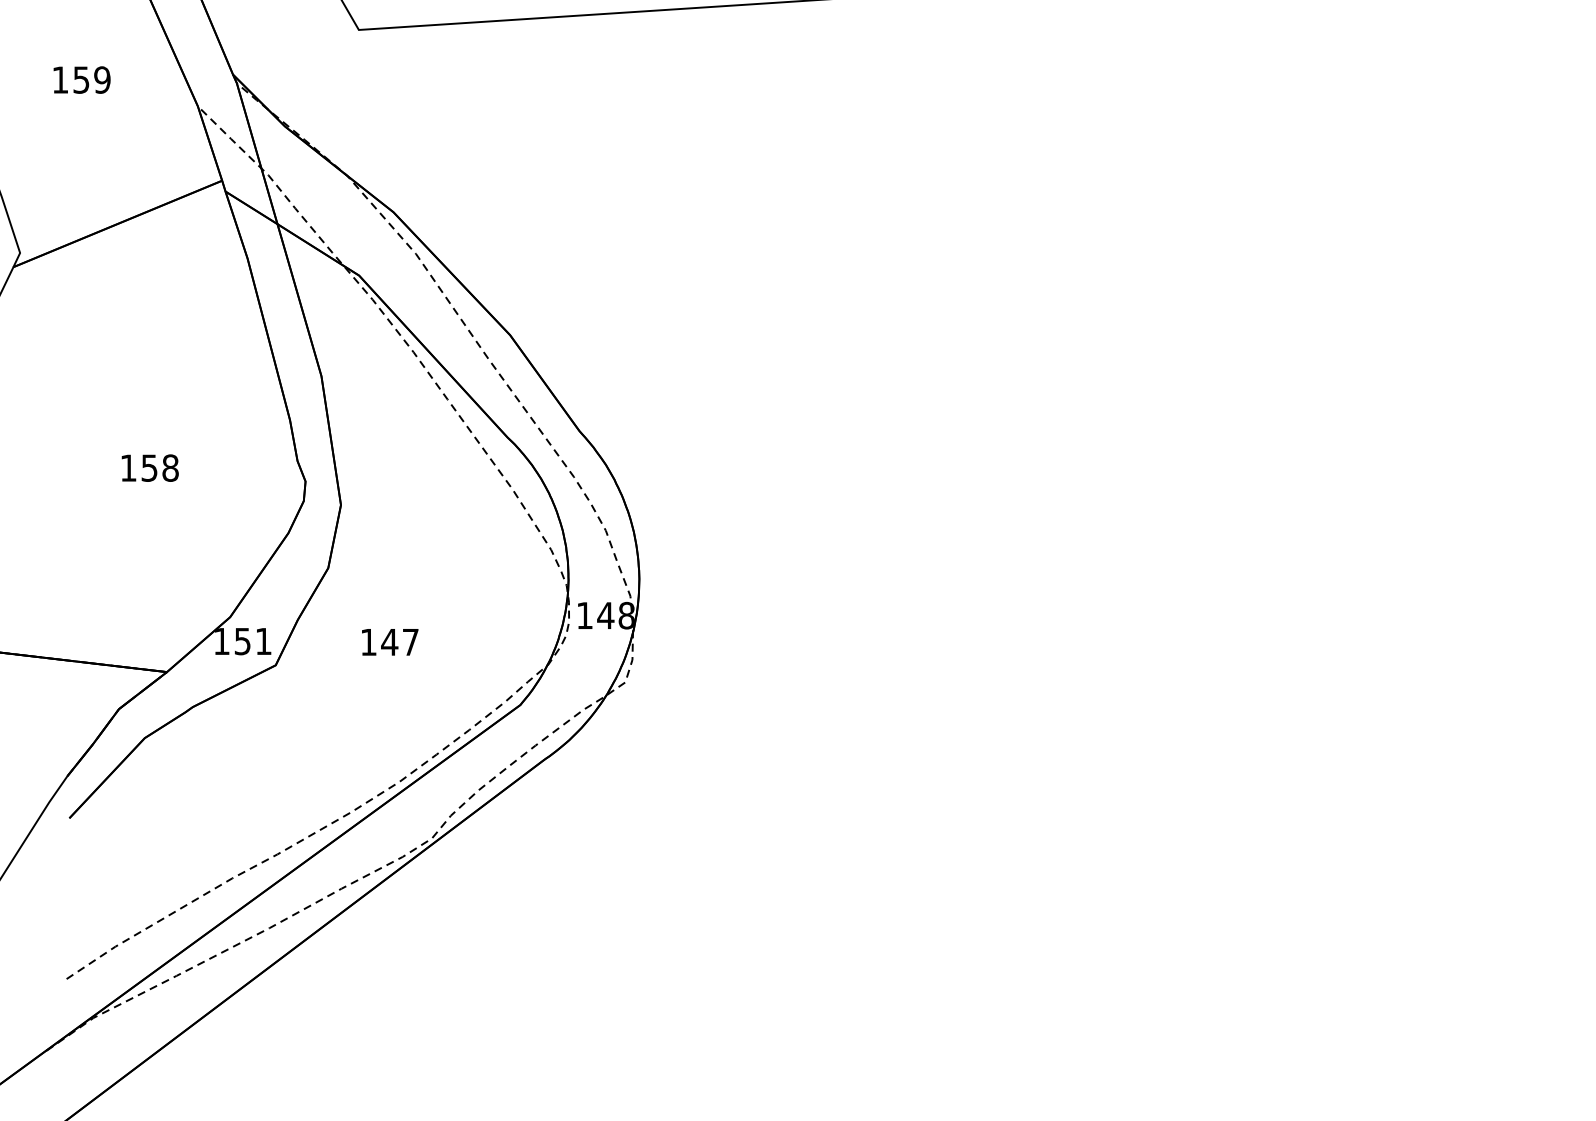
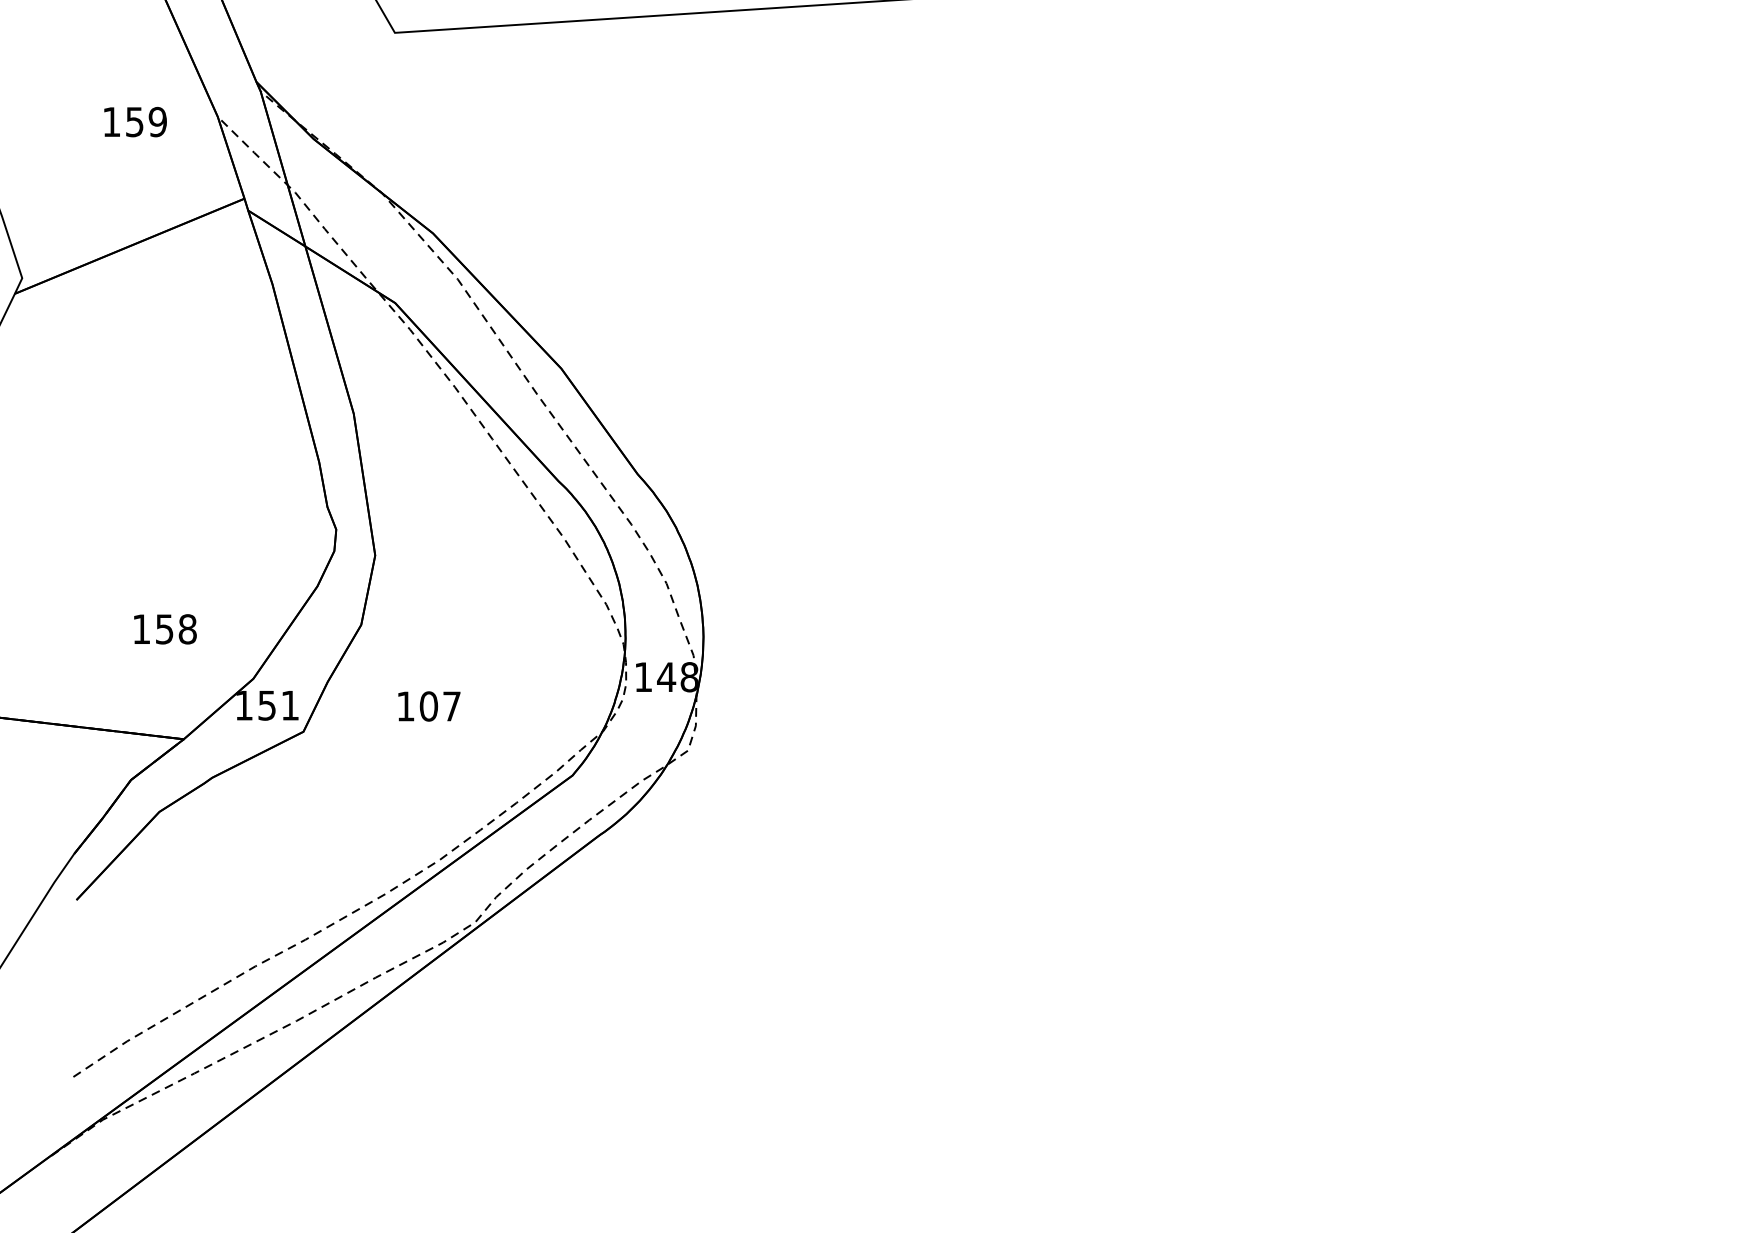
text: (81, 79) -> (134, 121), moved
text: (149, 467) -> (164, 628), moved
text: (389, 642) -> (428, 706), 147 -> 107

